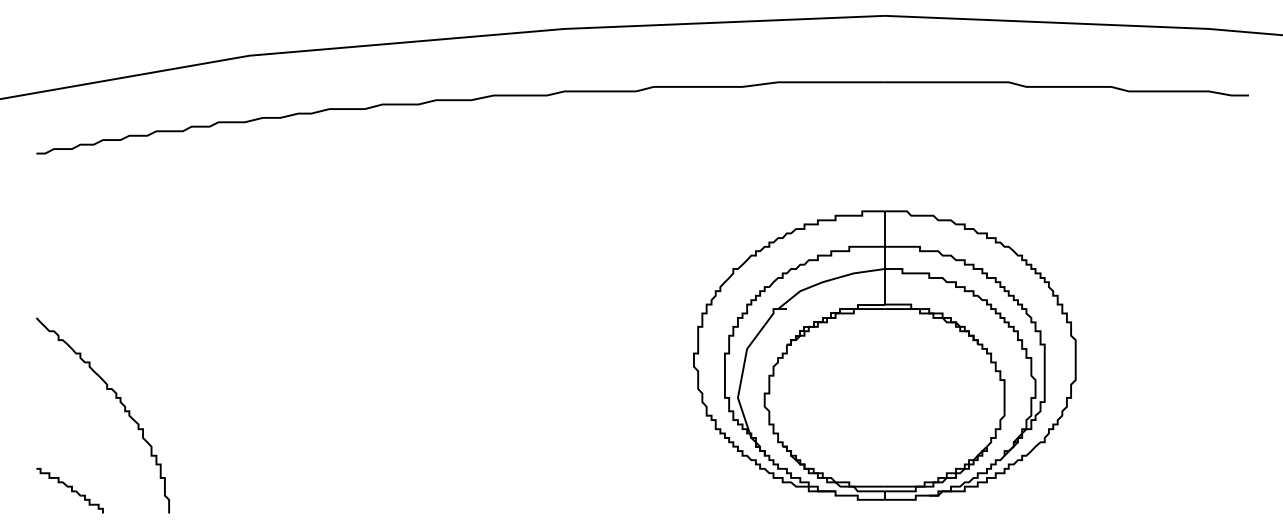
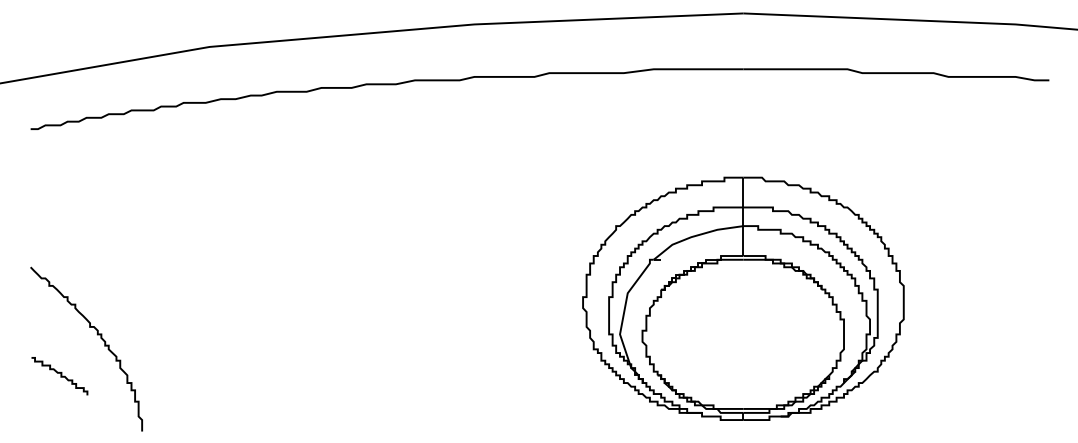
curve: (71, 490) -> (60, 376), moved

